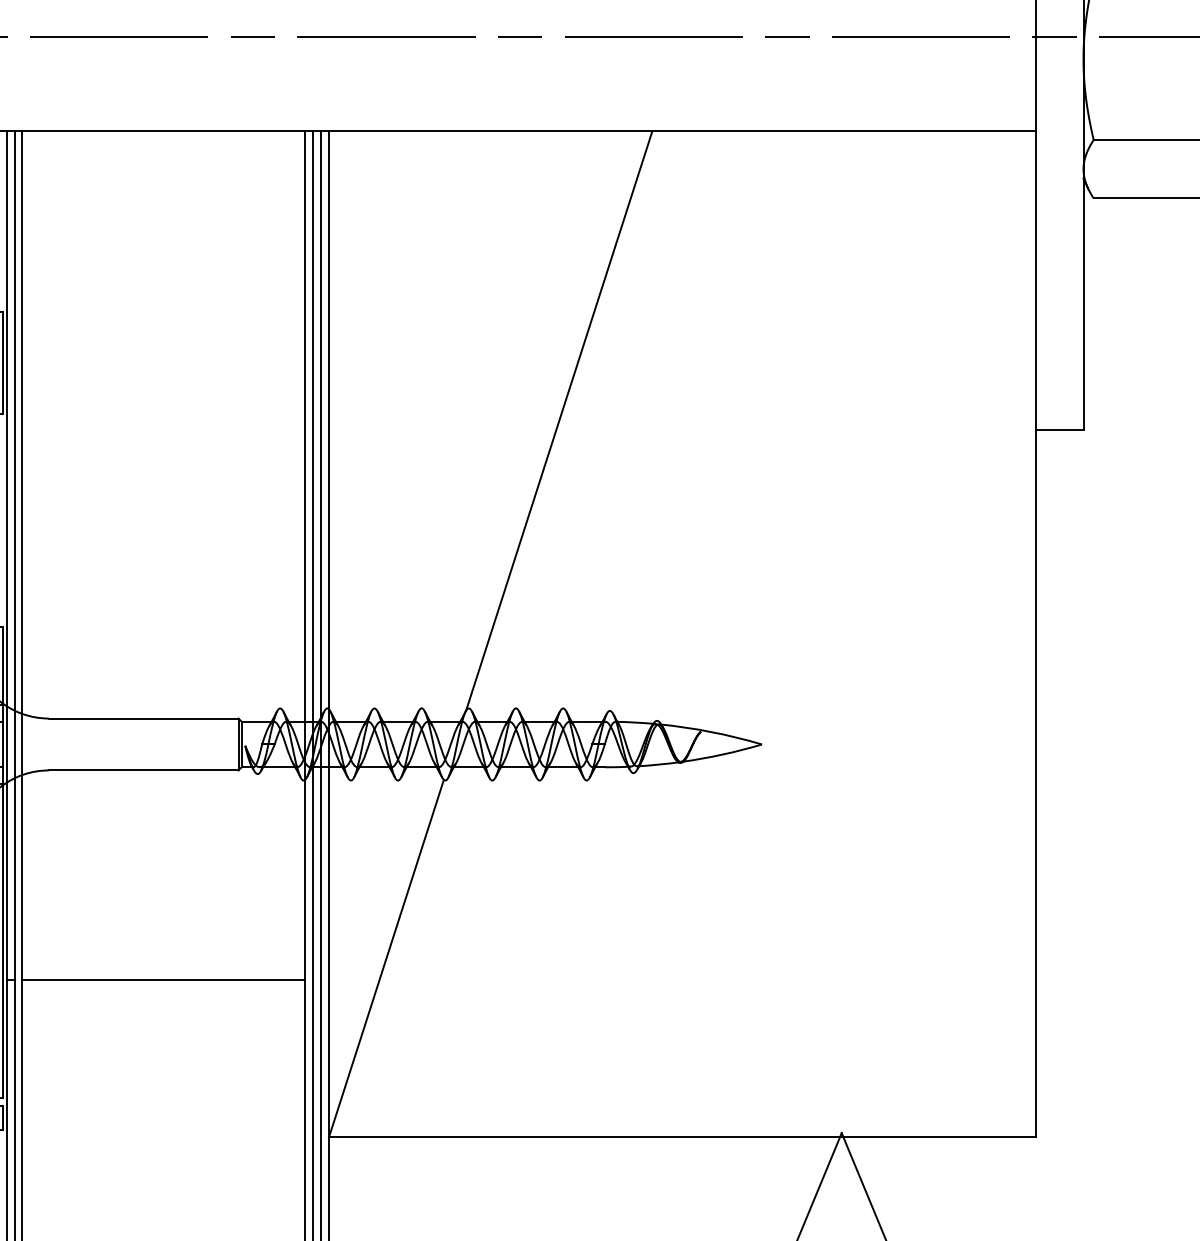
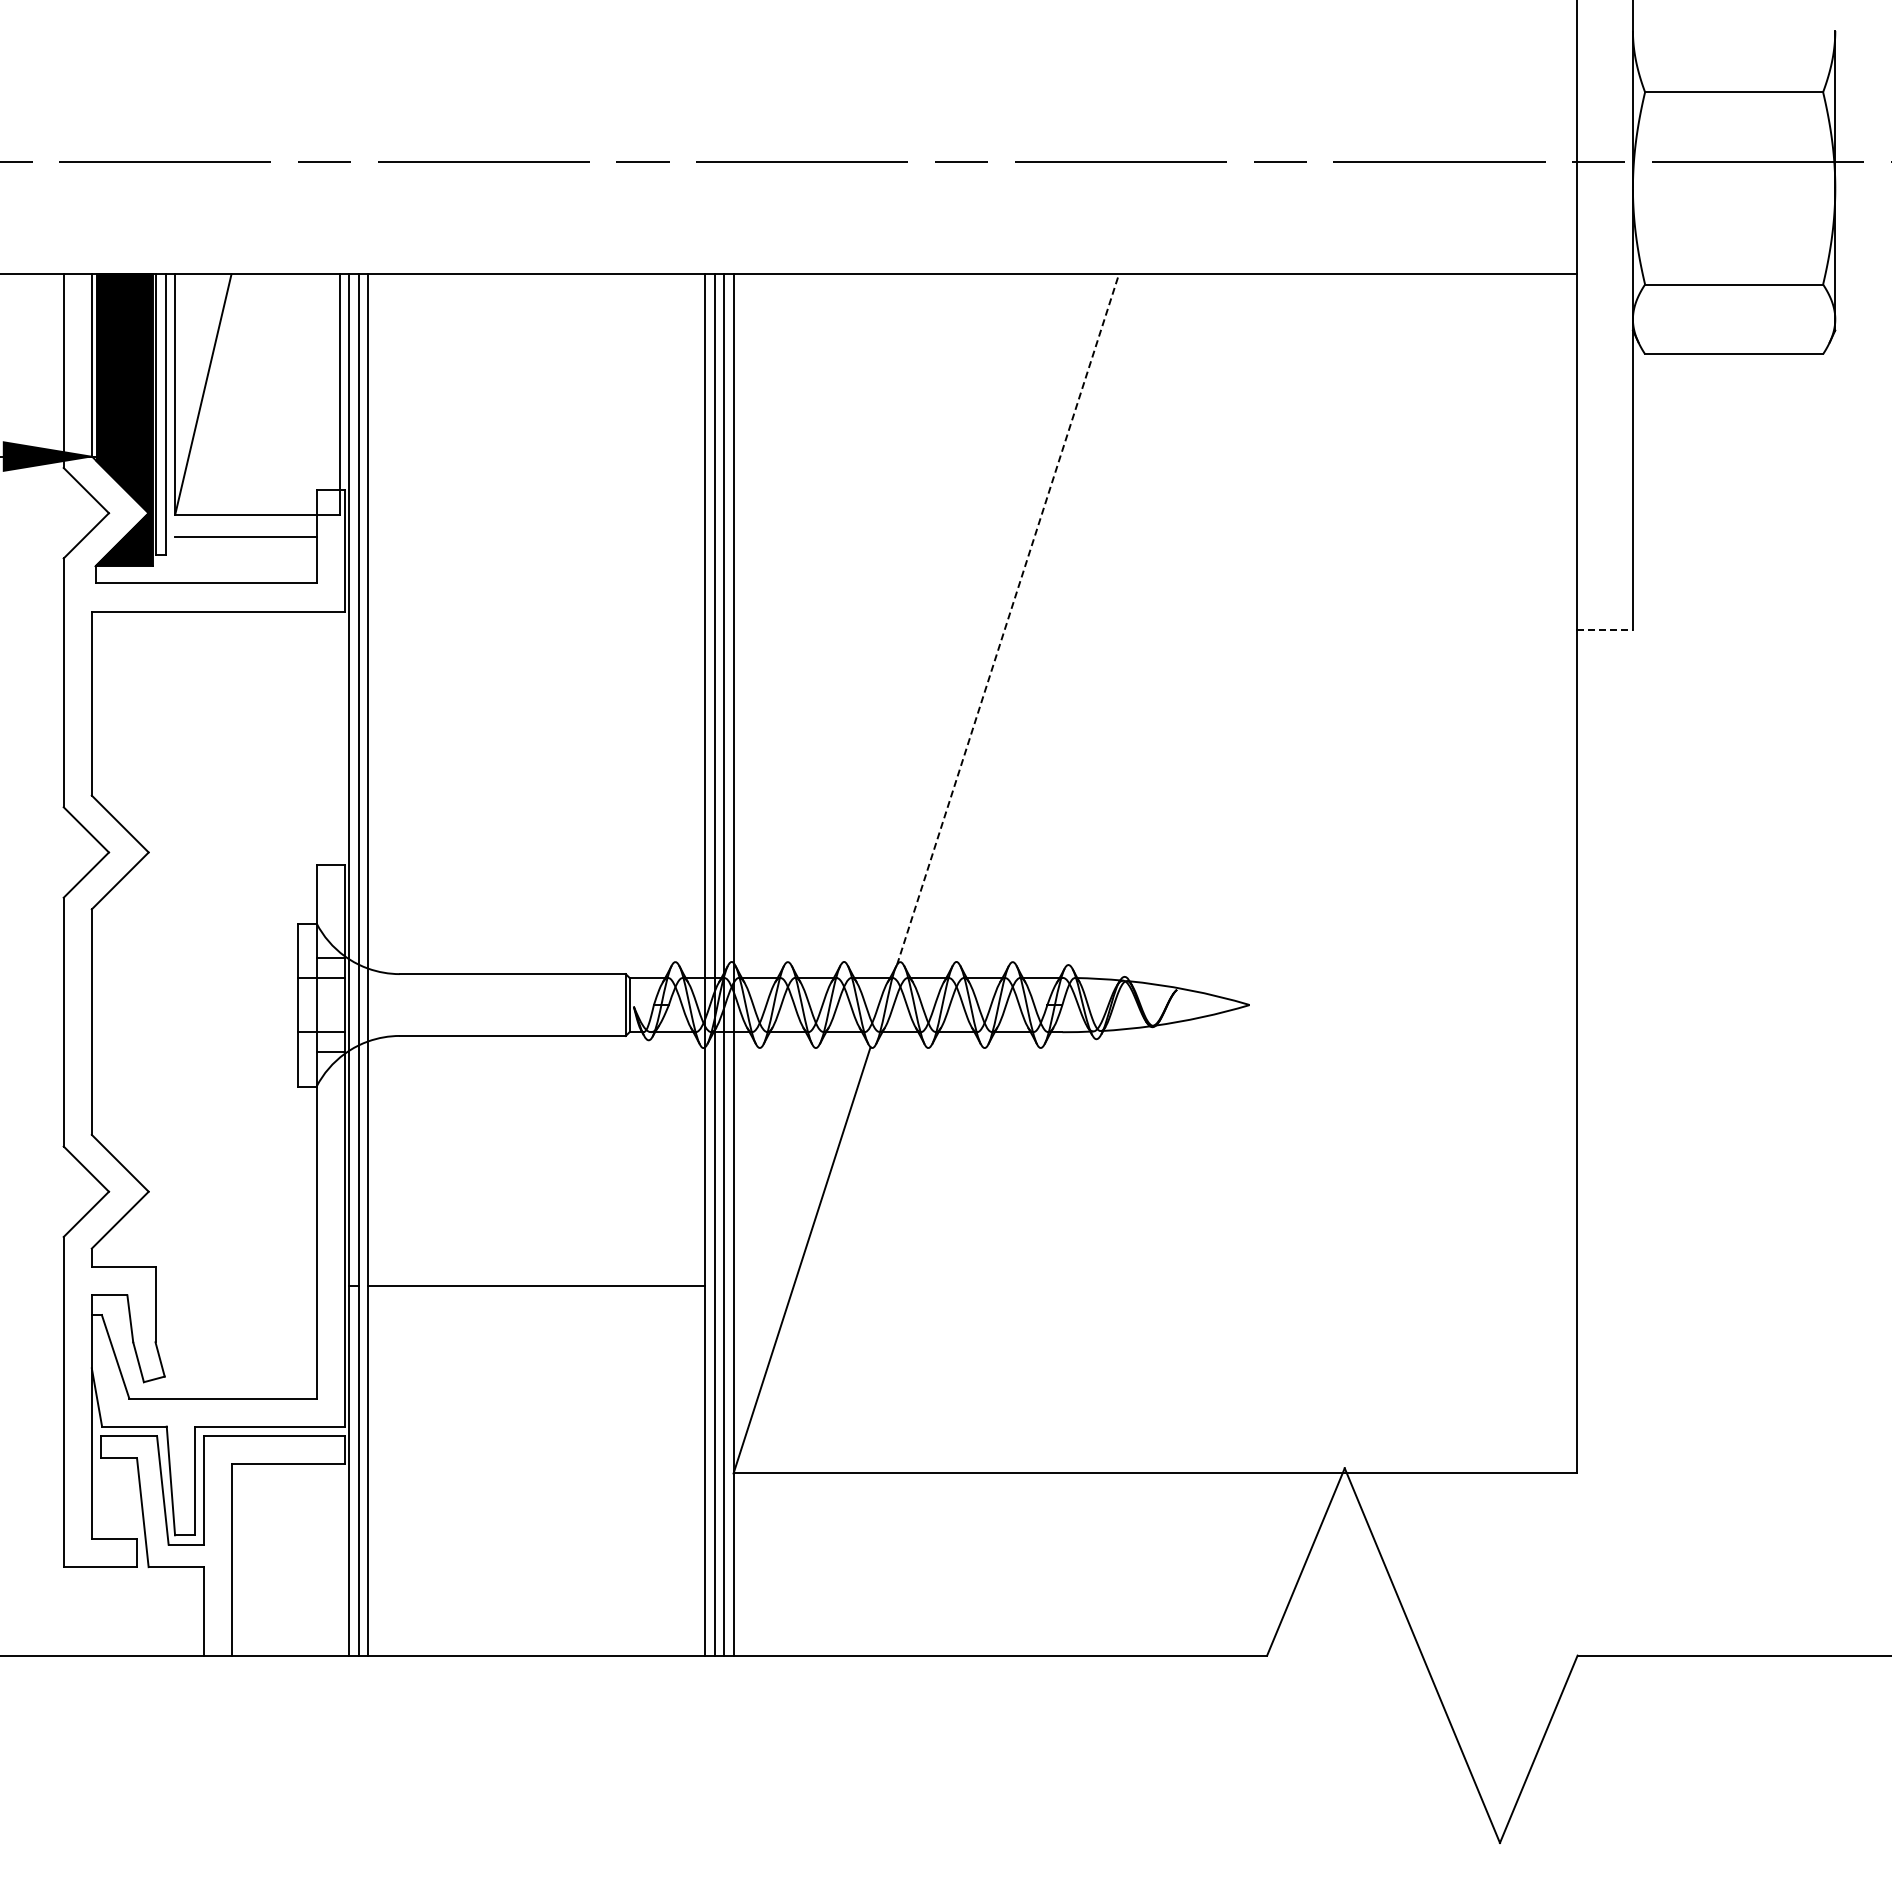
line: (559, 421) -> (1008, 619), solid -> dashed
line: (1060, 430) -> (1605, 630), solid -> dashed

